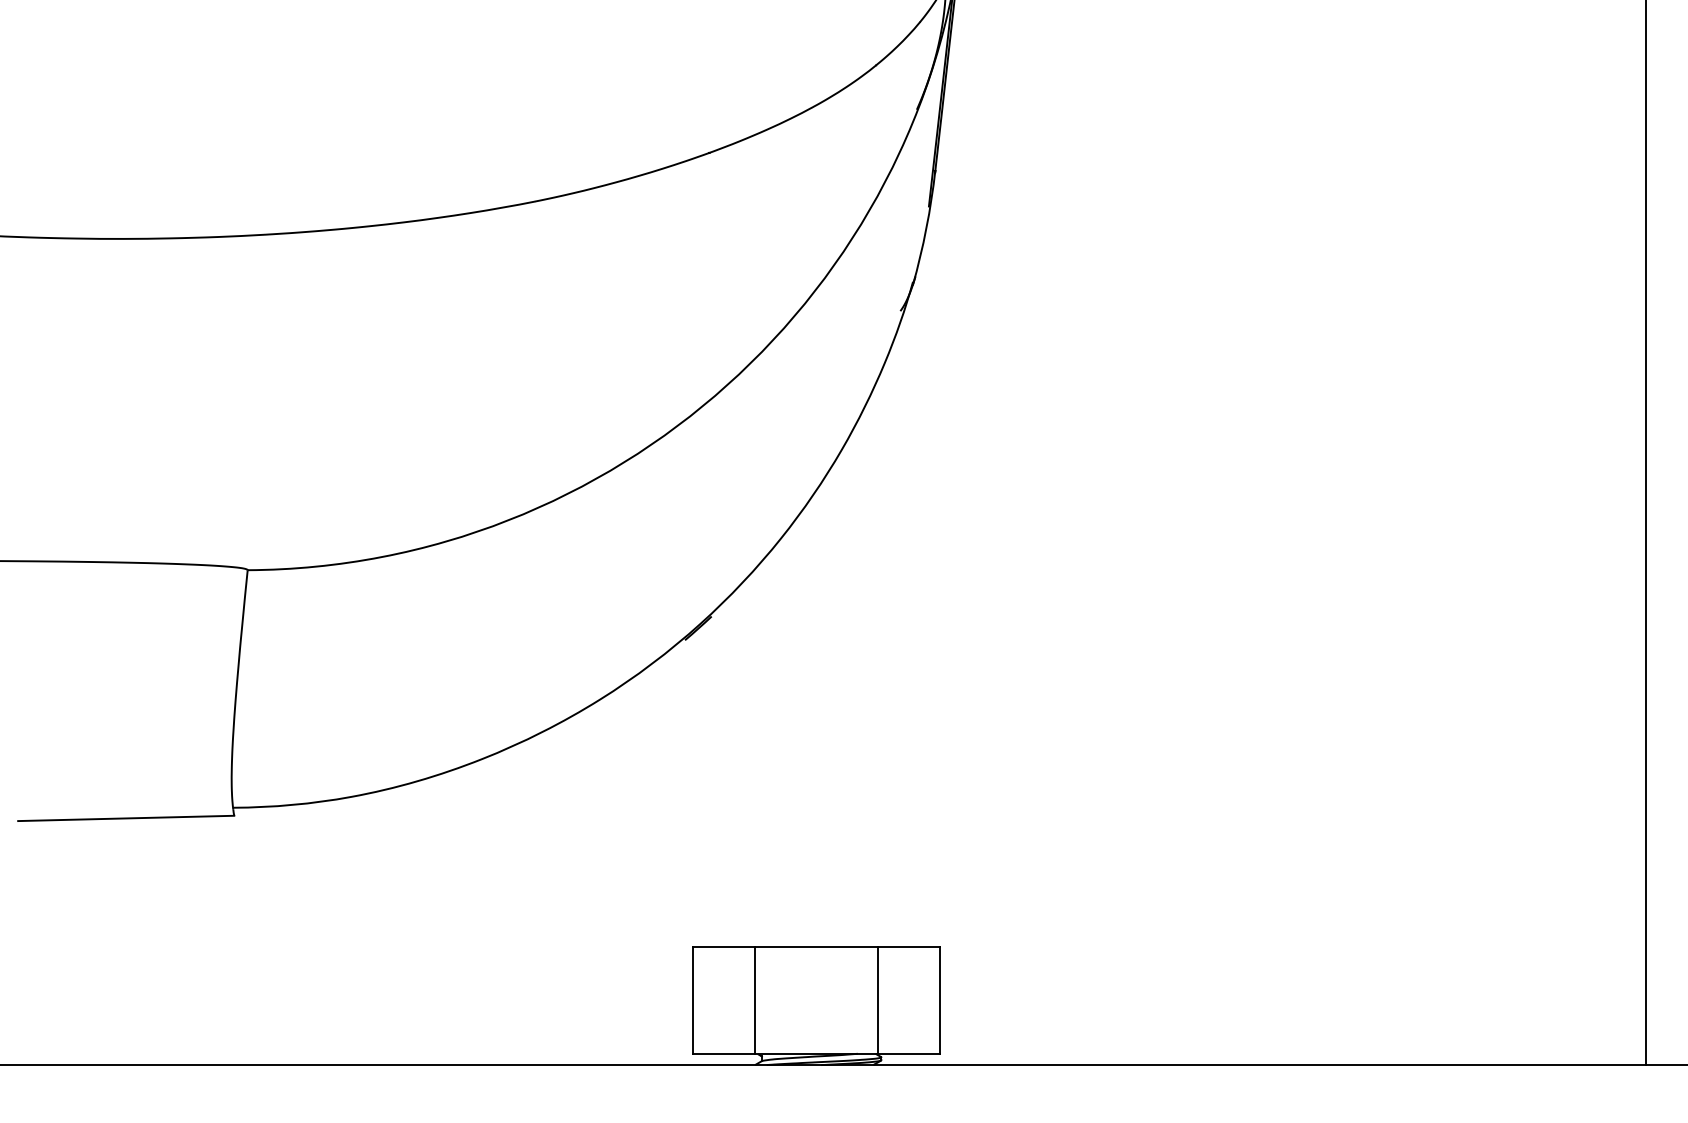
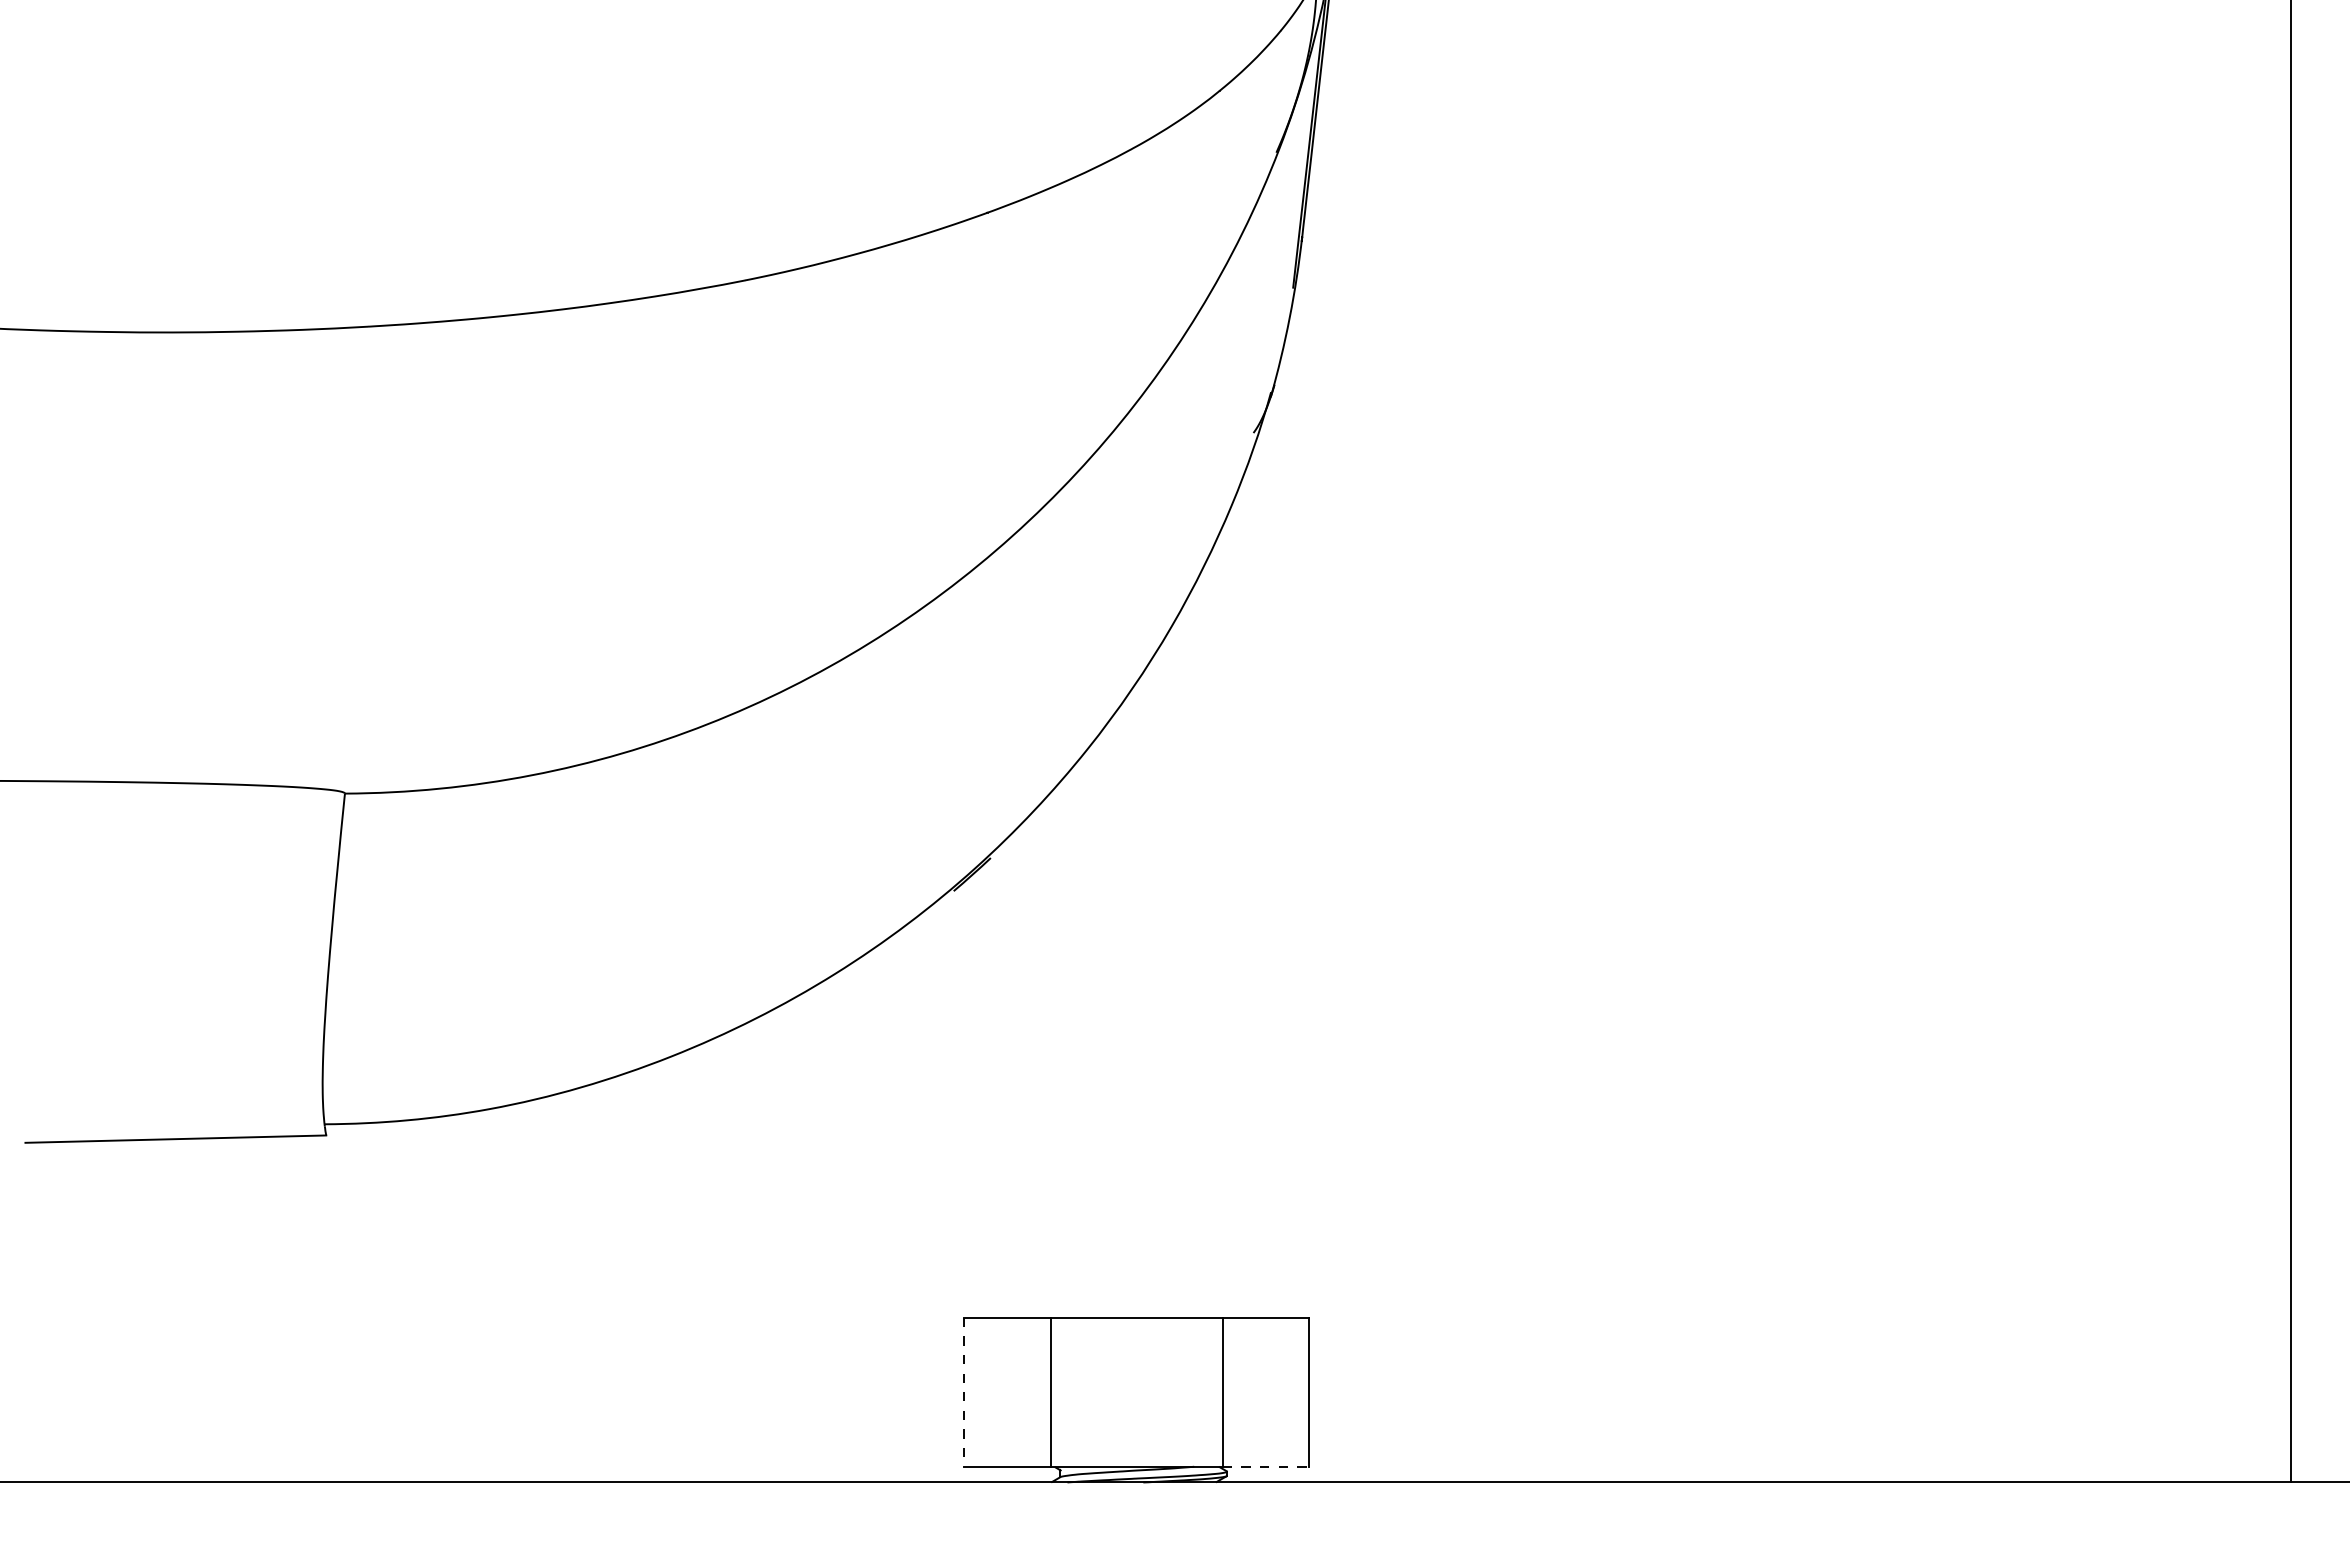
line: (692, 1000) -> (964, 1392), solid -> dashed
line: (909, 1053) -> (1266, 1466), solid -> dashed

